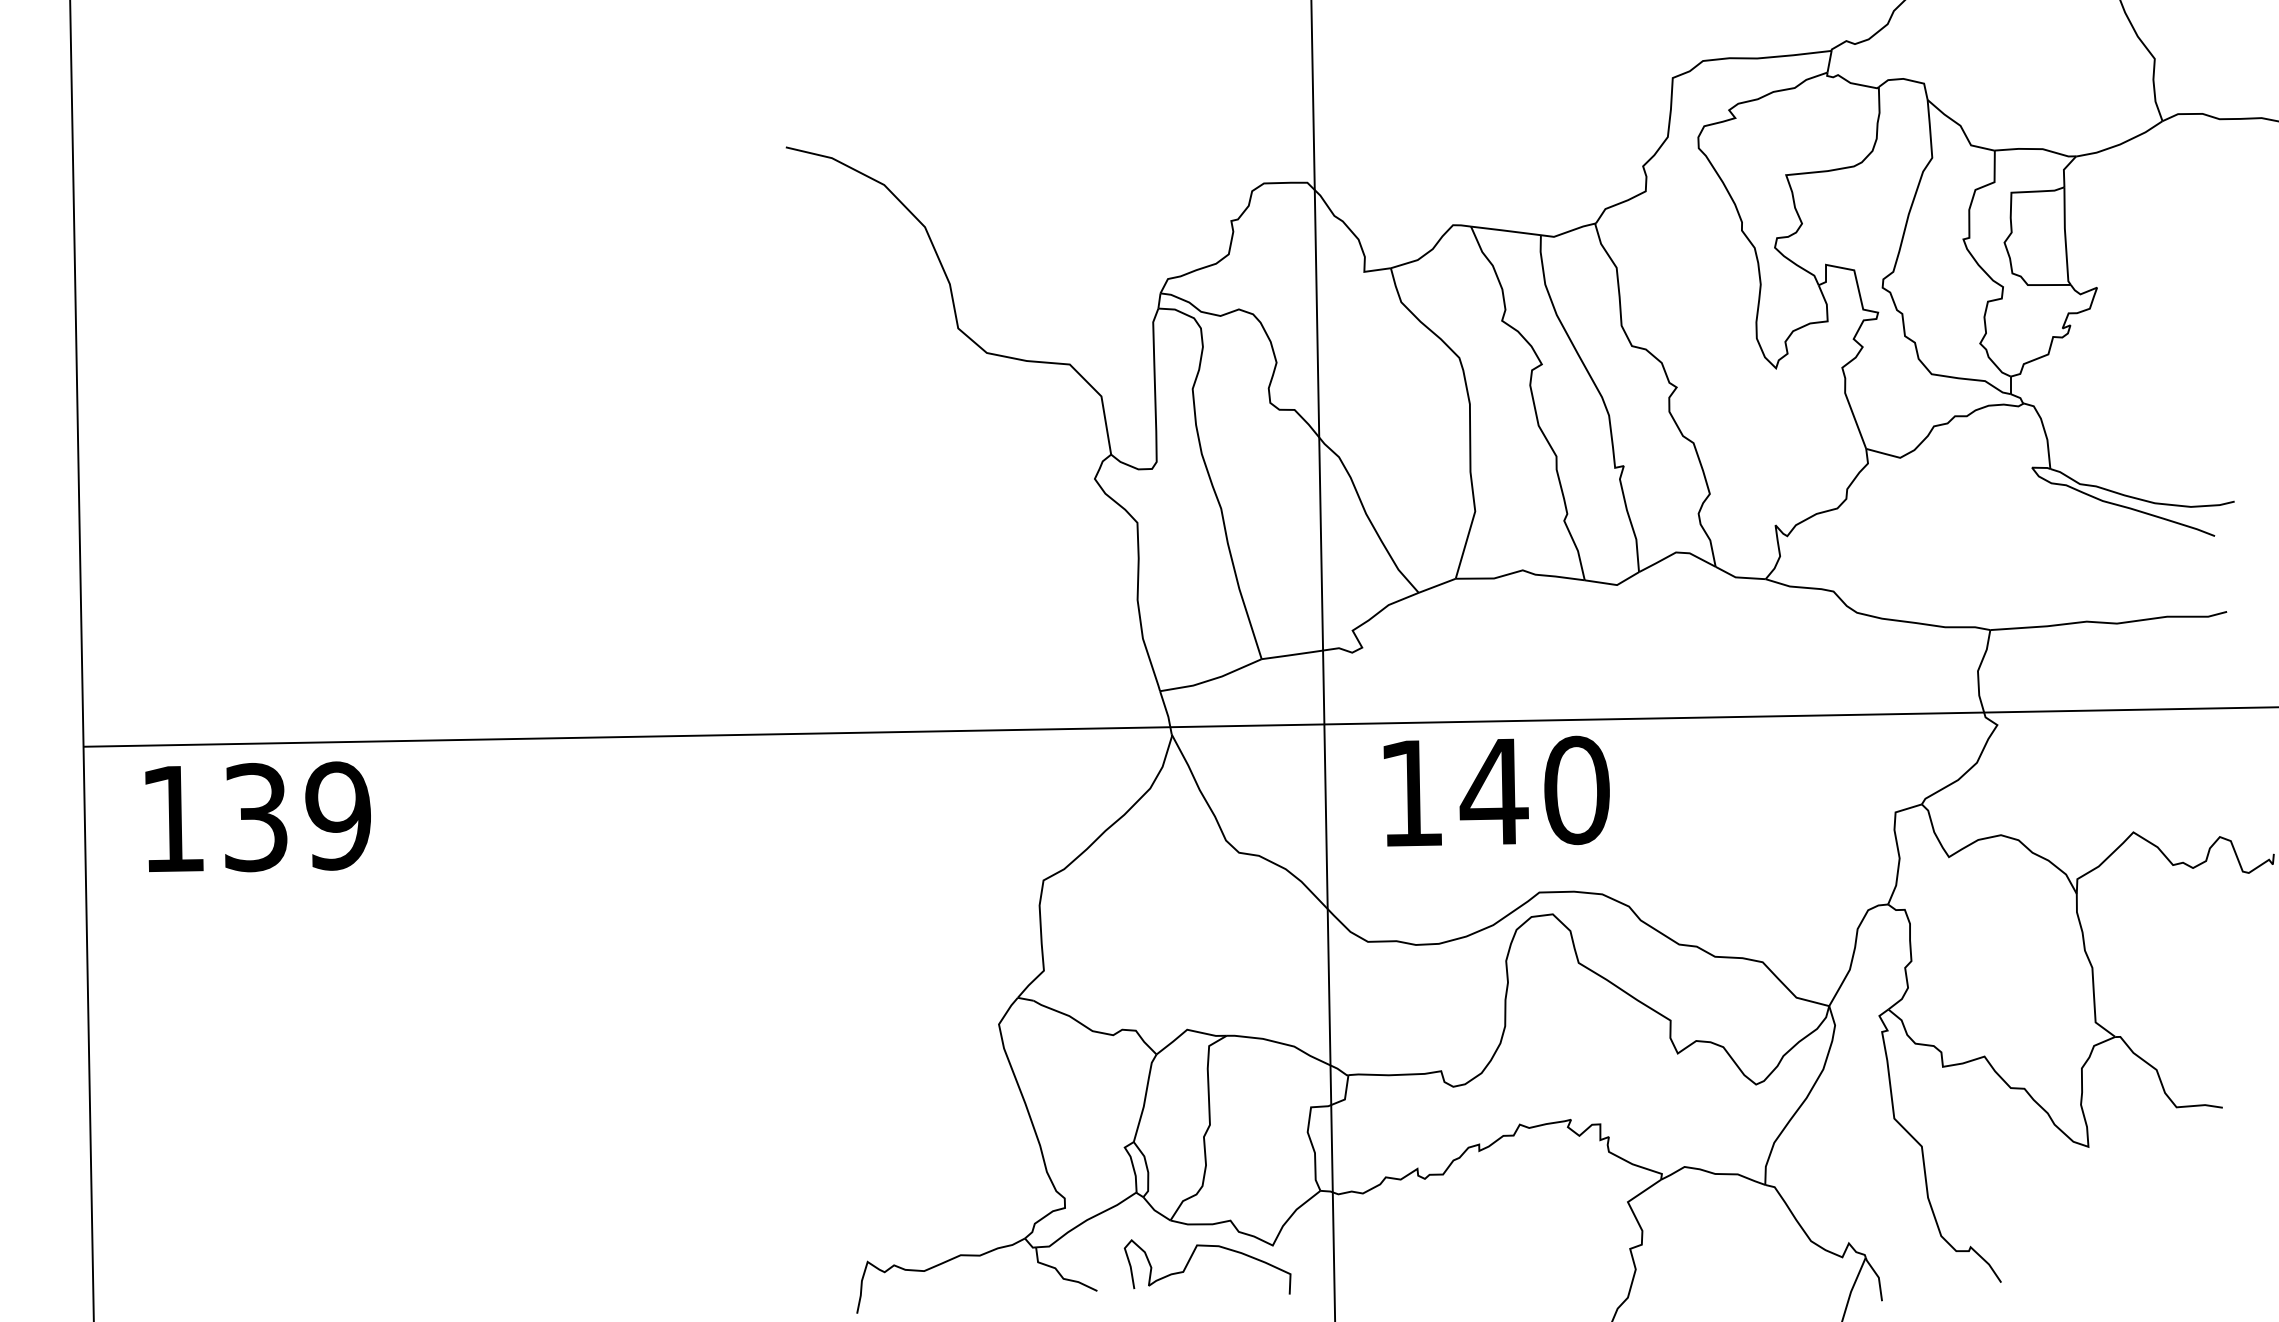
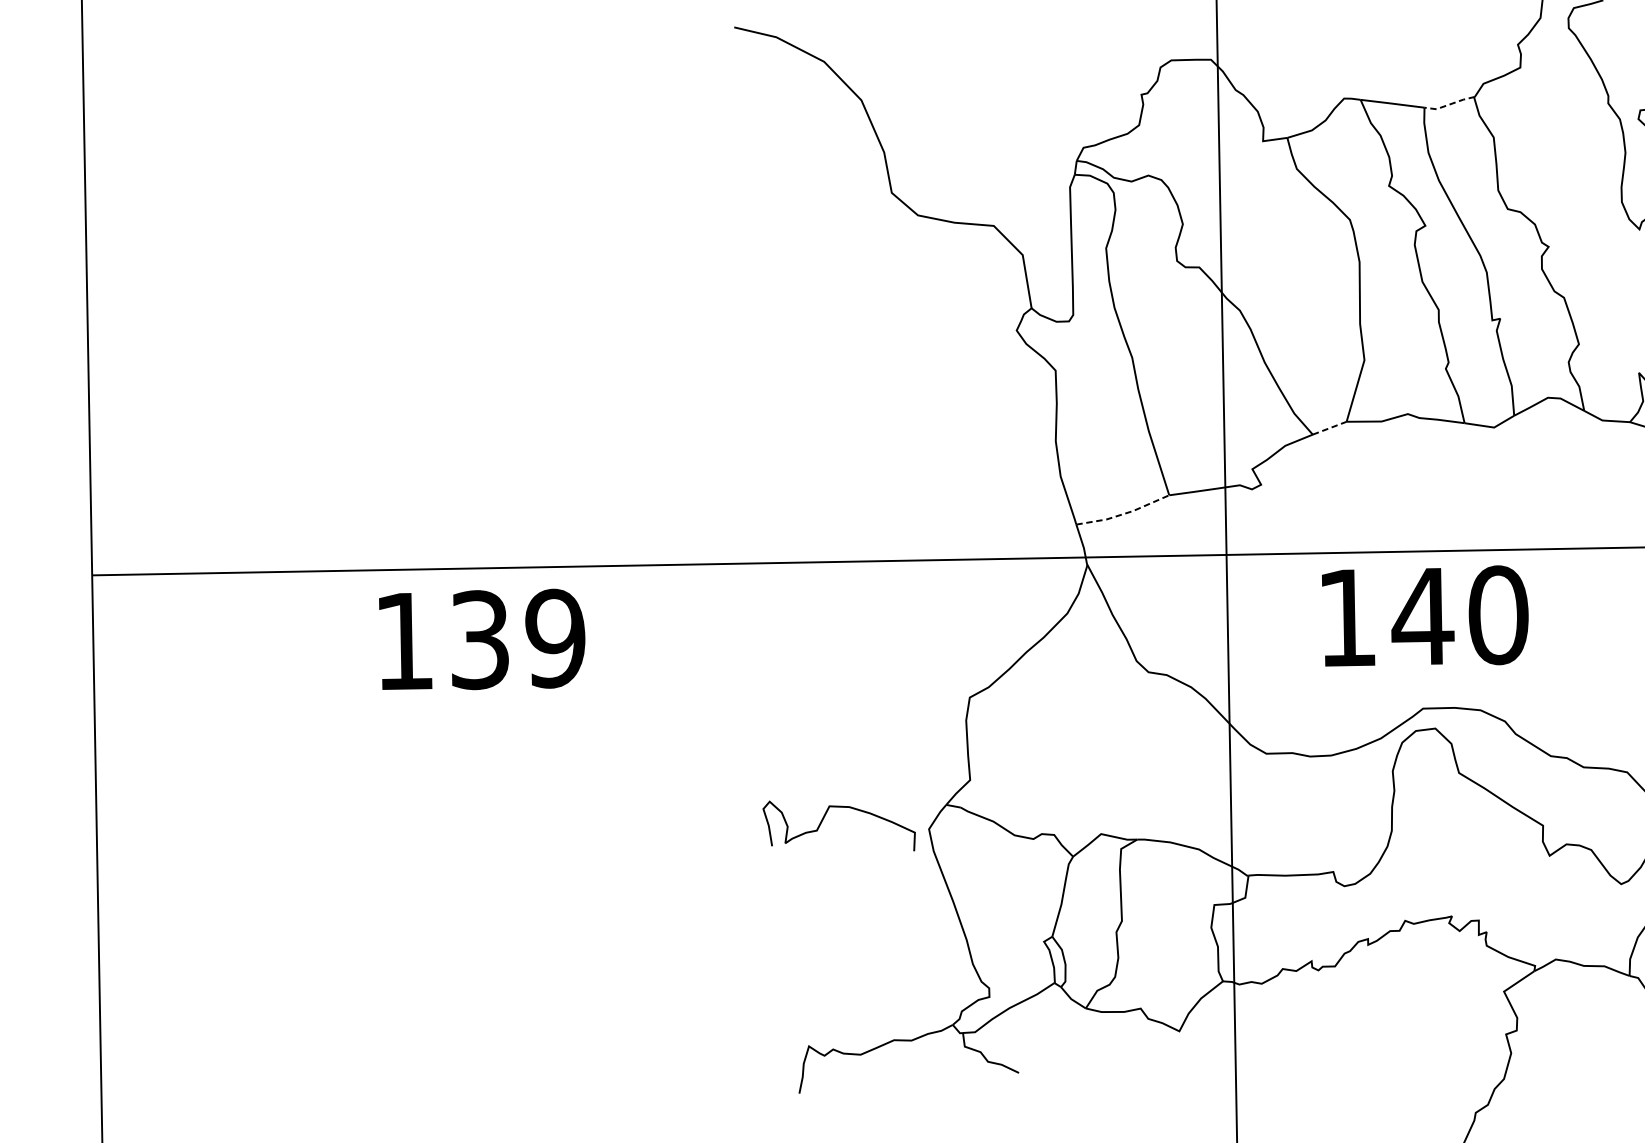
line: (1568, 231) -> (1449, 104), solid -> dashed
line: (1437, 585) -> (1329, 427), solid -> dashed
line: (1212, 679) -> (1124, 513), solid -> dashed
text: (1496, 790) -> (1425, 615), moved
text: (257, 816) -> (481, 639), moved
curve: (1191, 1258) -> (824, 818), moved

